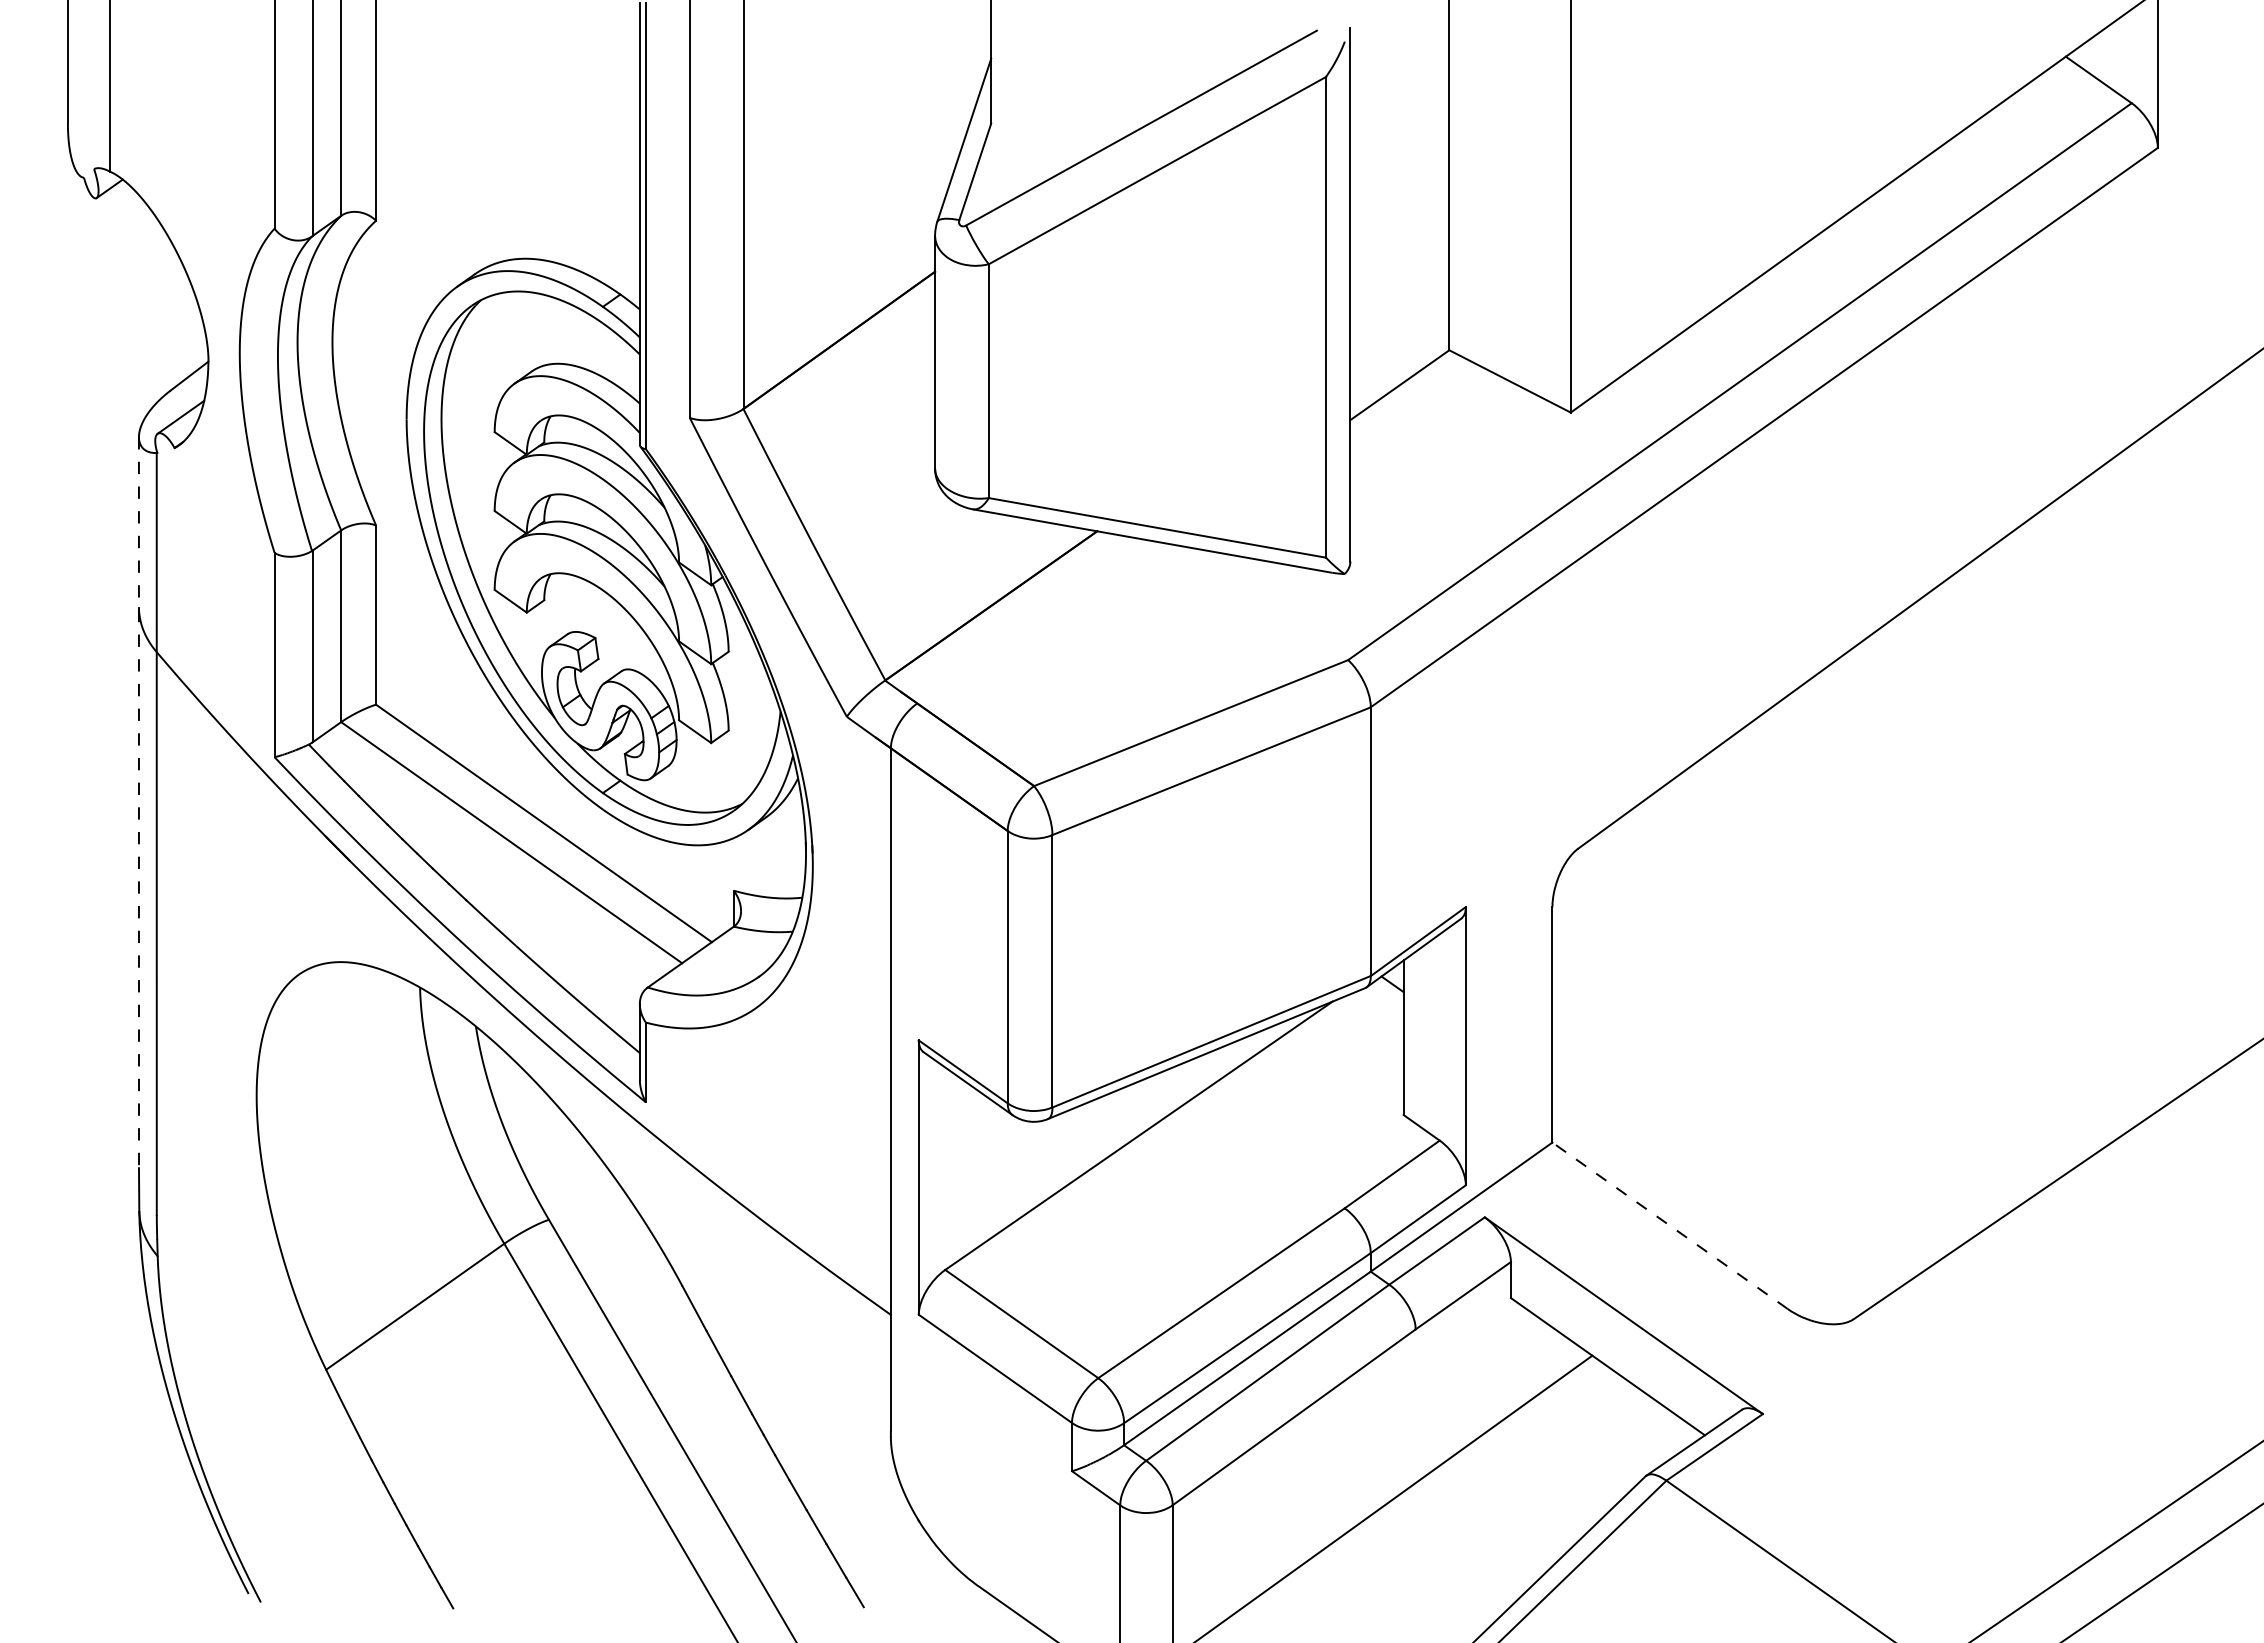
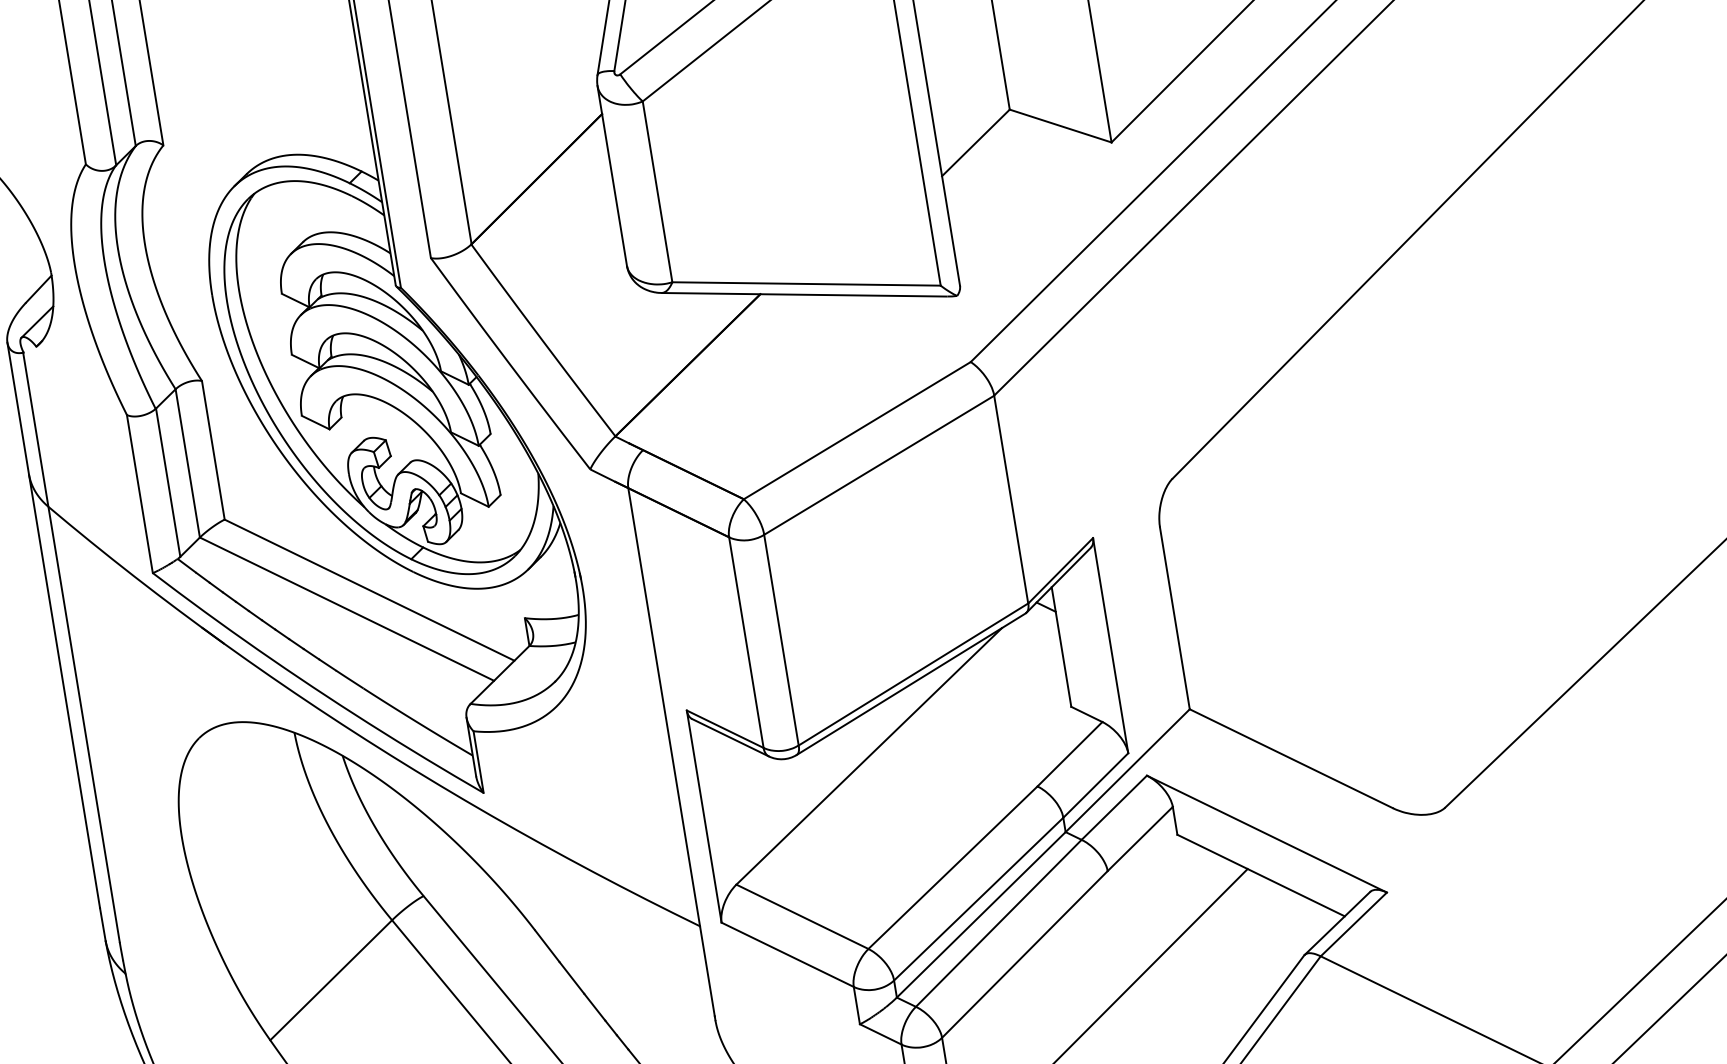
line: (138, 802) -> (53, 625), dashed -> solid
line: (1669, 1225) -> (1290, 758), dashed -> solid

